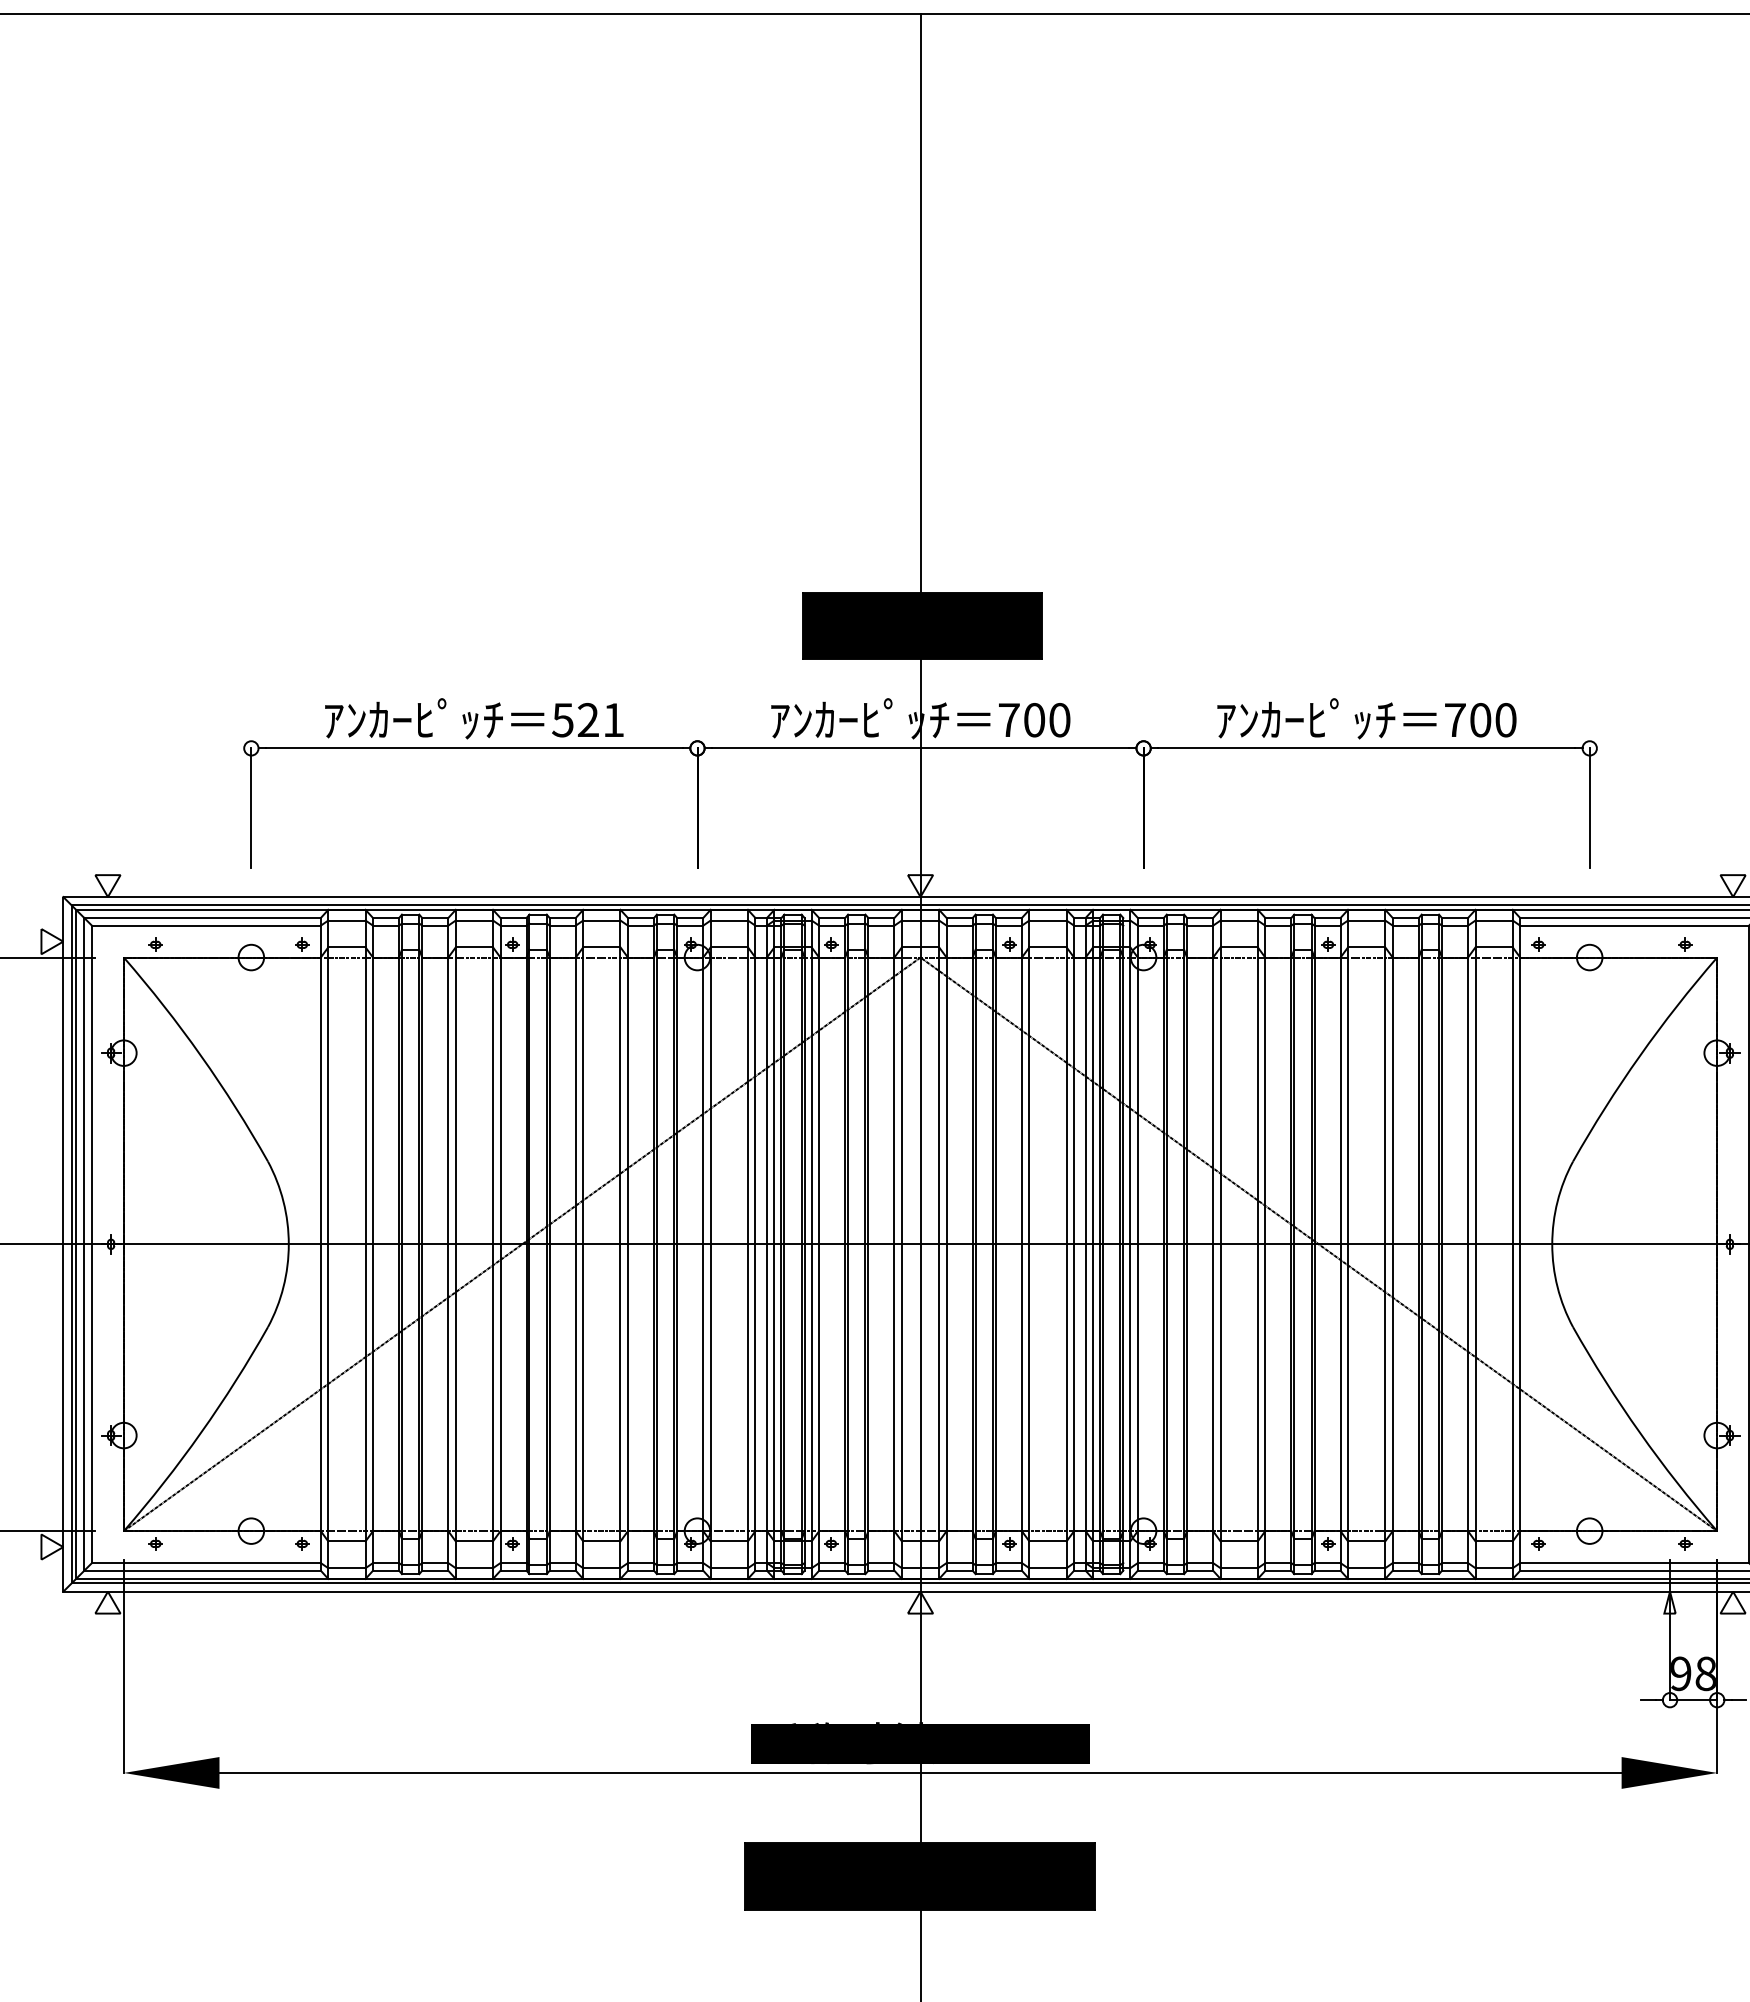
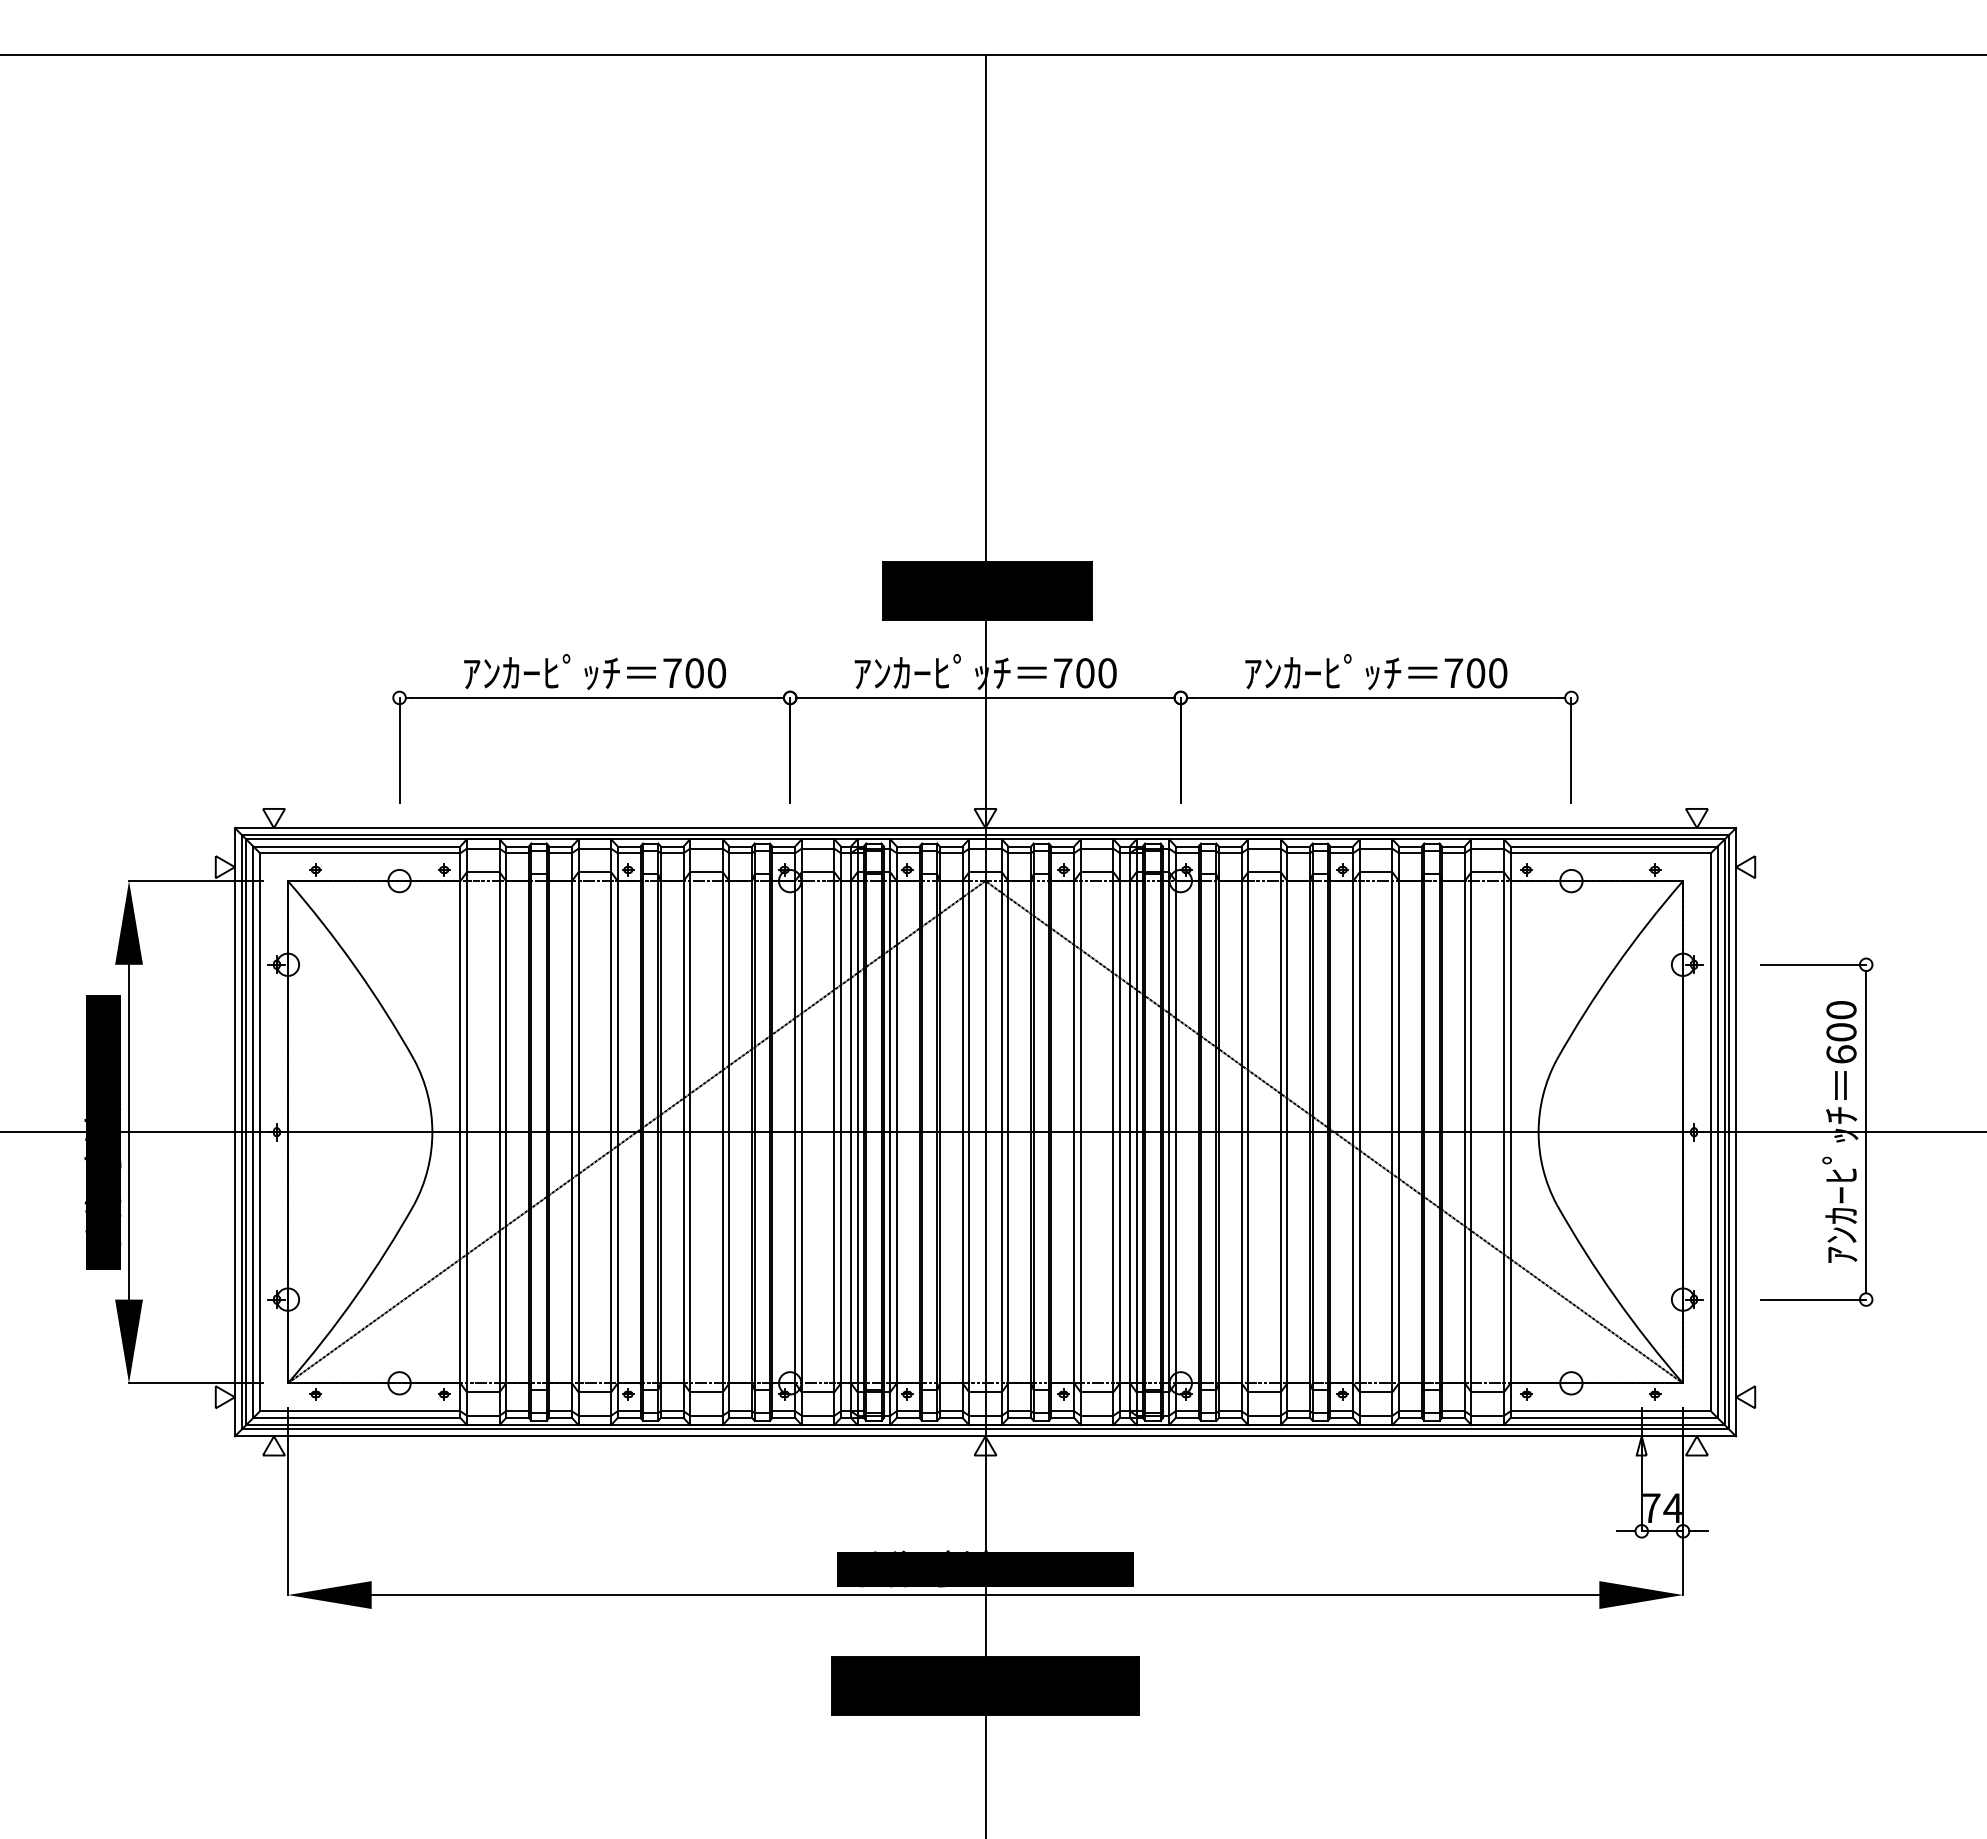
text: (588, 720) -> (694, 673), 521 -> 700
text: (1693, 1674) -> (1662, 1508), 98 -> 74

